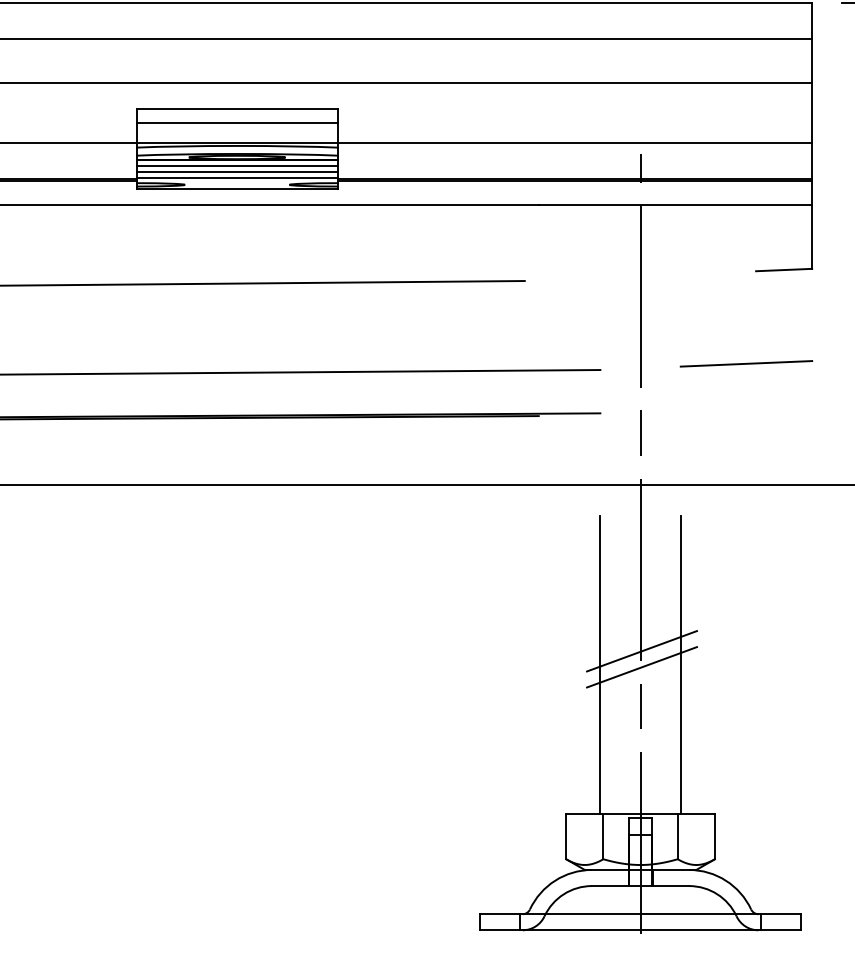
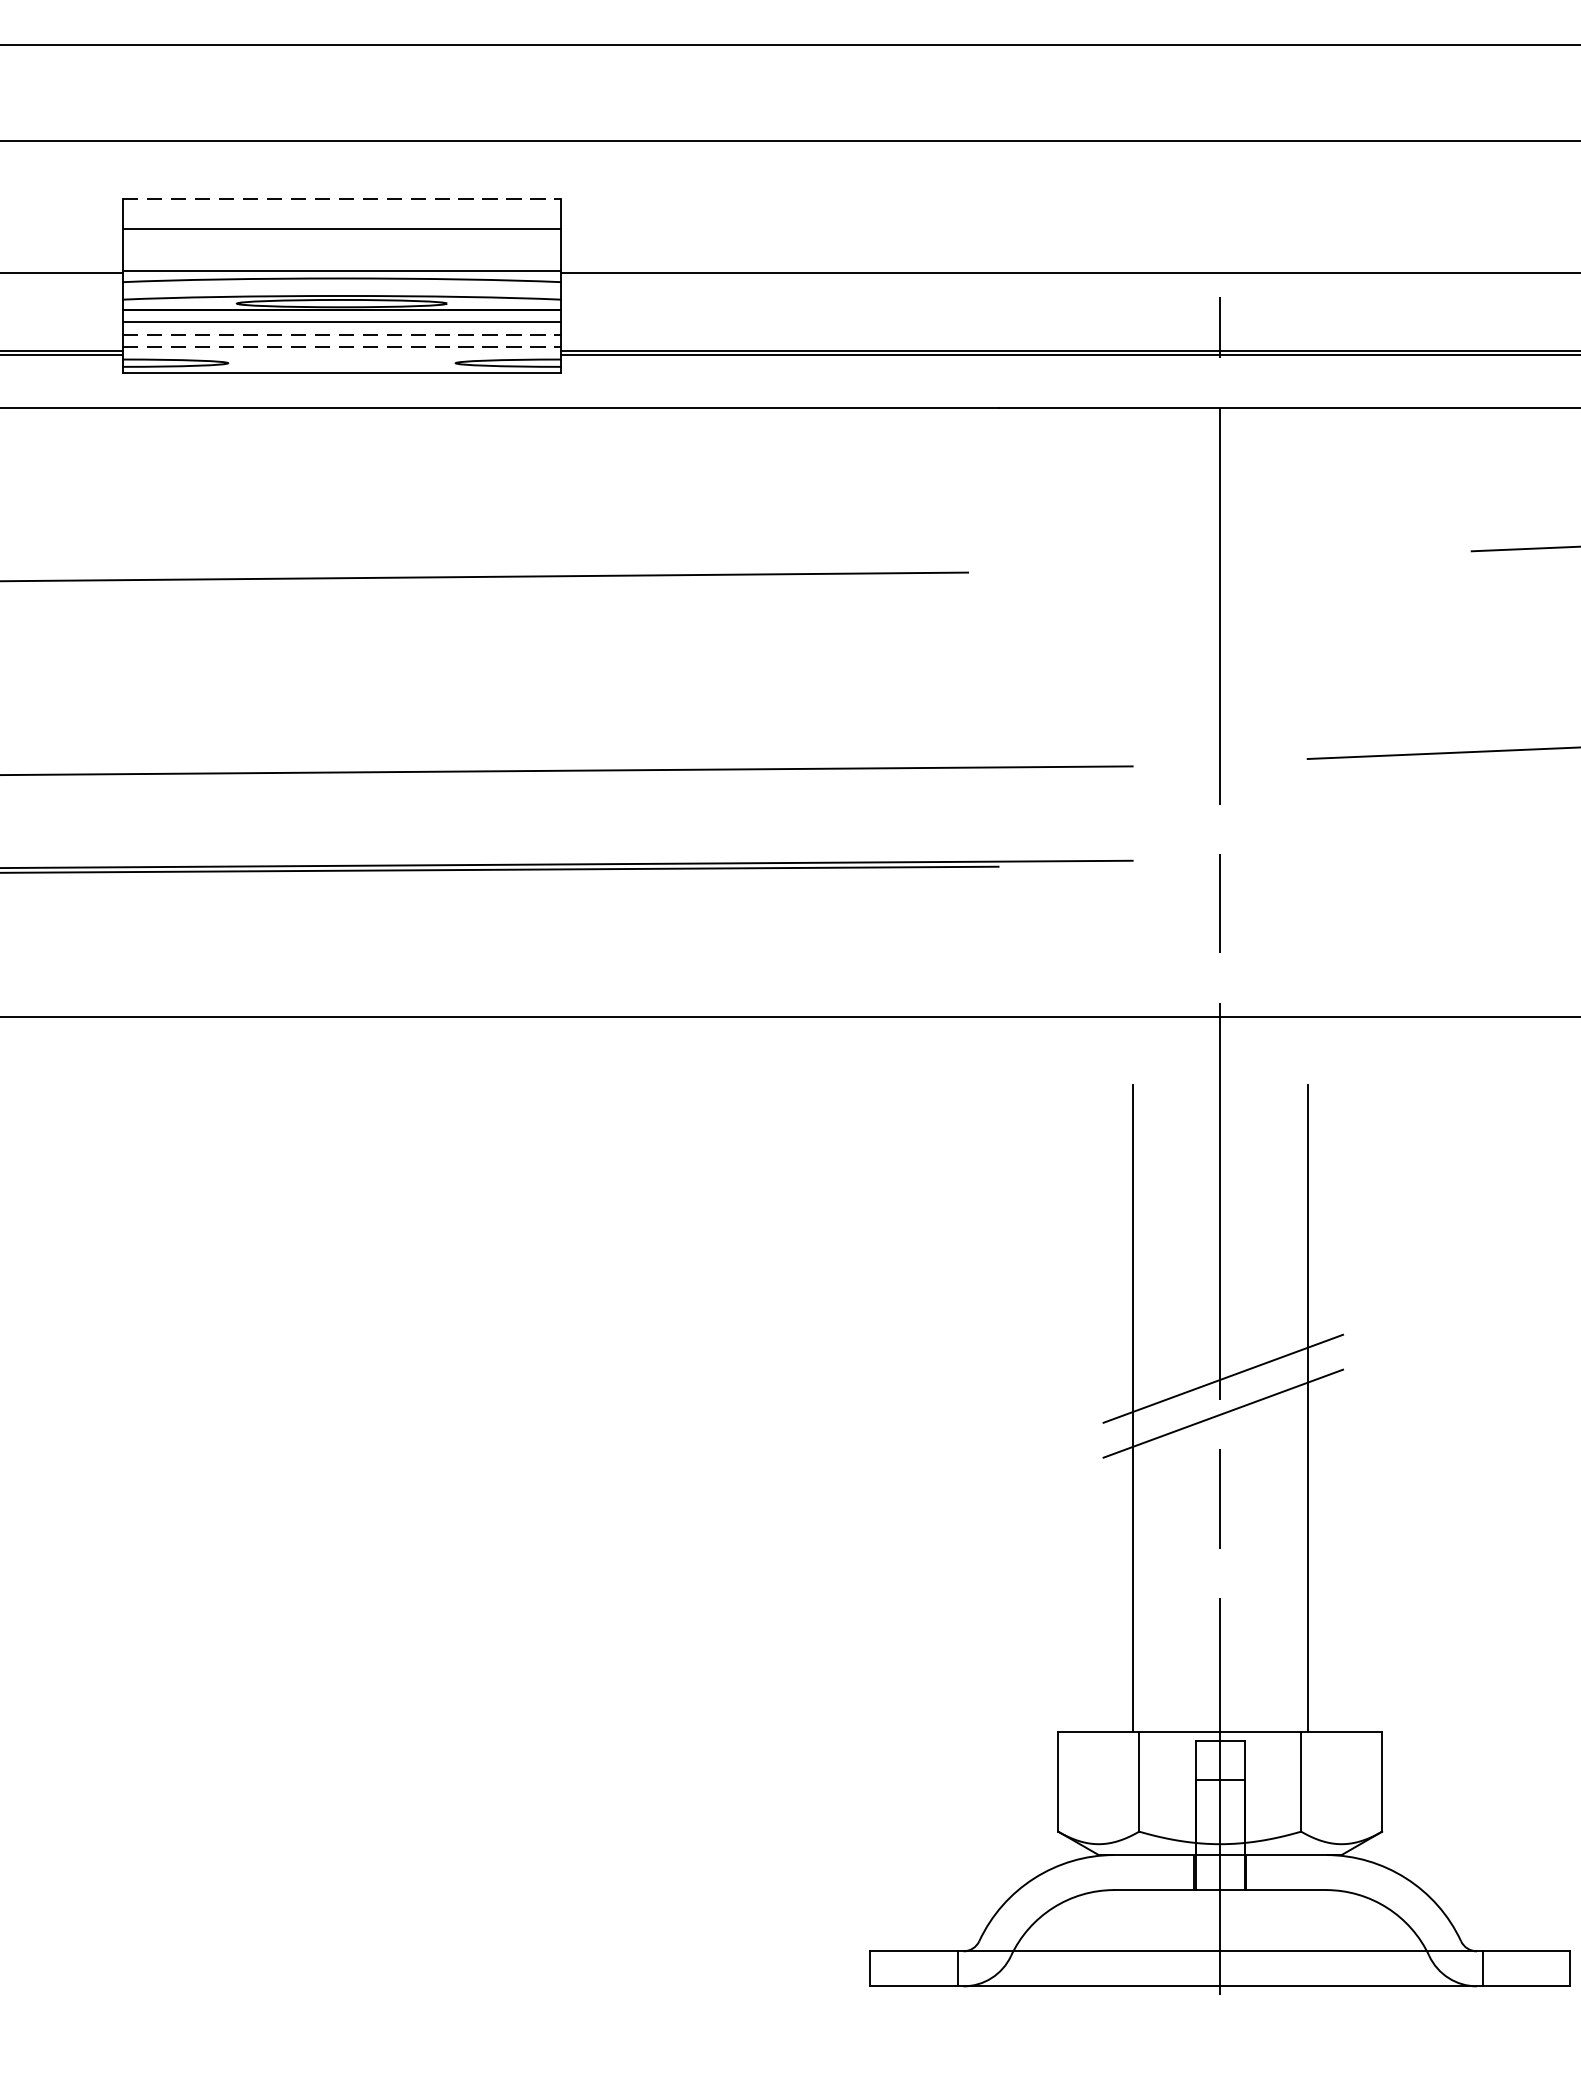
line: (237, 109) -> (342, 199), solid -> dashed
line: (237, 171) -> (342, 334), solid -> dashed
line: (237, 177) -> (342, 347), solid -> dashed

